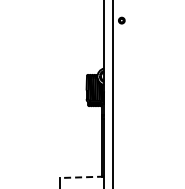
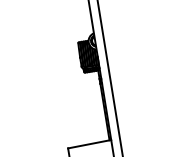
line: (82, 177) -> (90, 144), dashed -> solid

